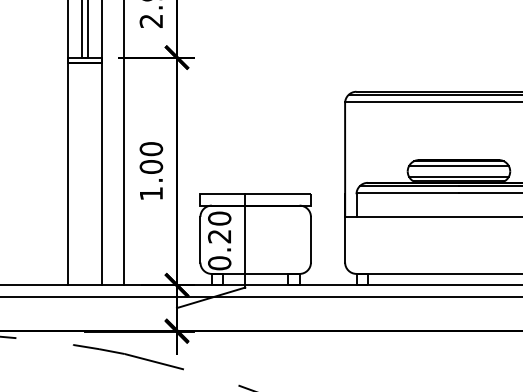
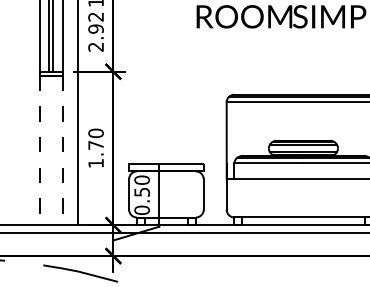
text: (150, 167) -> (95, 145), 1.00 -> 1.70
line: (67, 174) -> (39, 150), solid -> dashed
line: (101, 174) -> (62, 150), solid -> dashed
text: (220, 236) -> (142, 192), 0.20 -> 0.50

